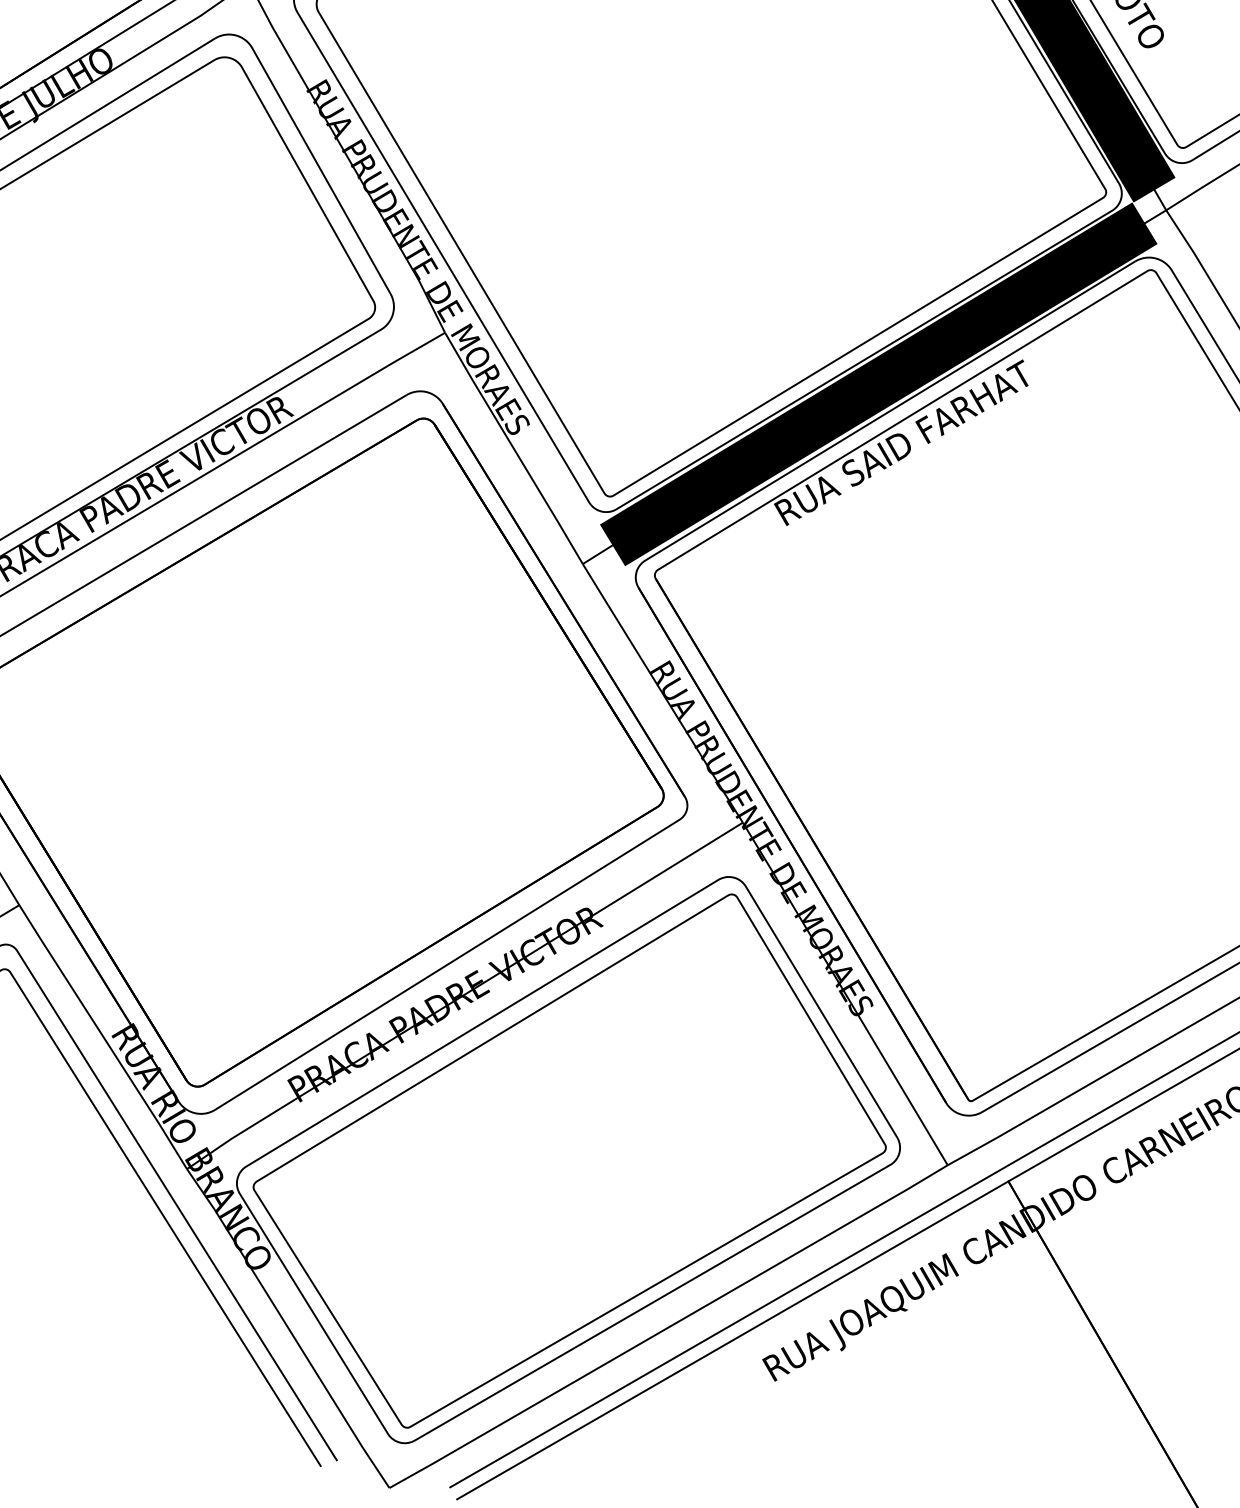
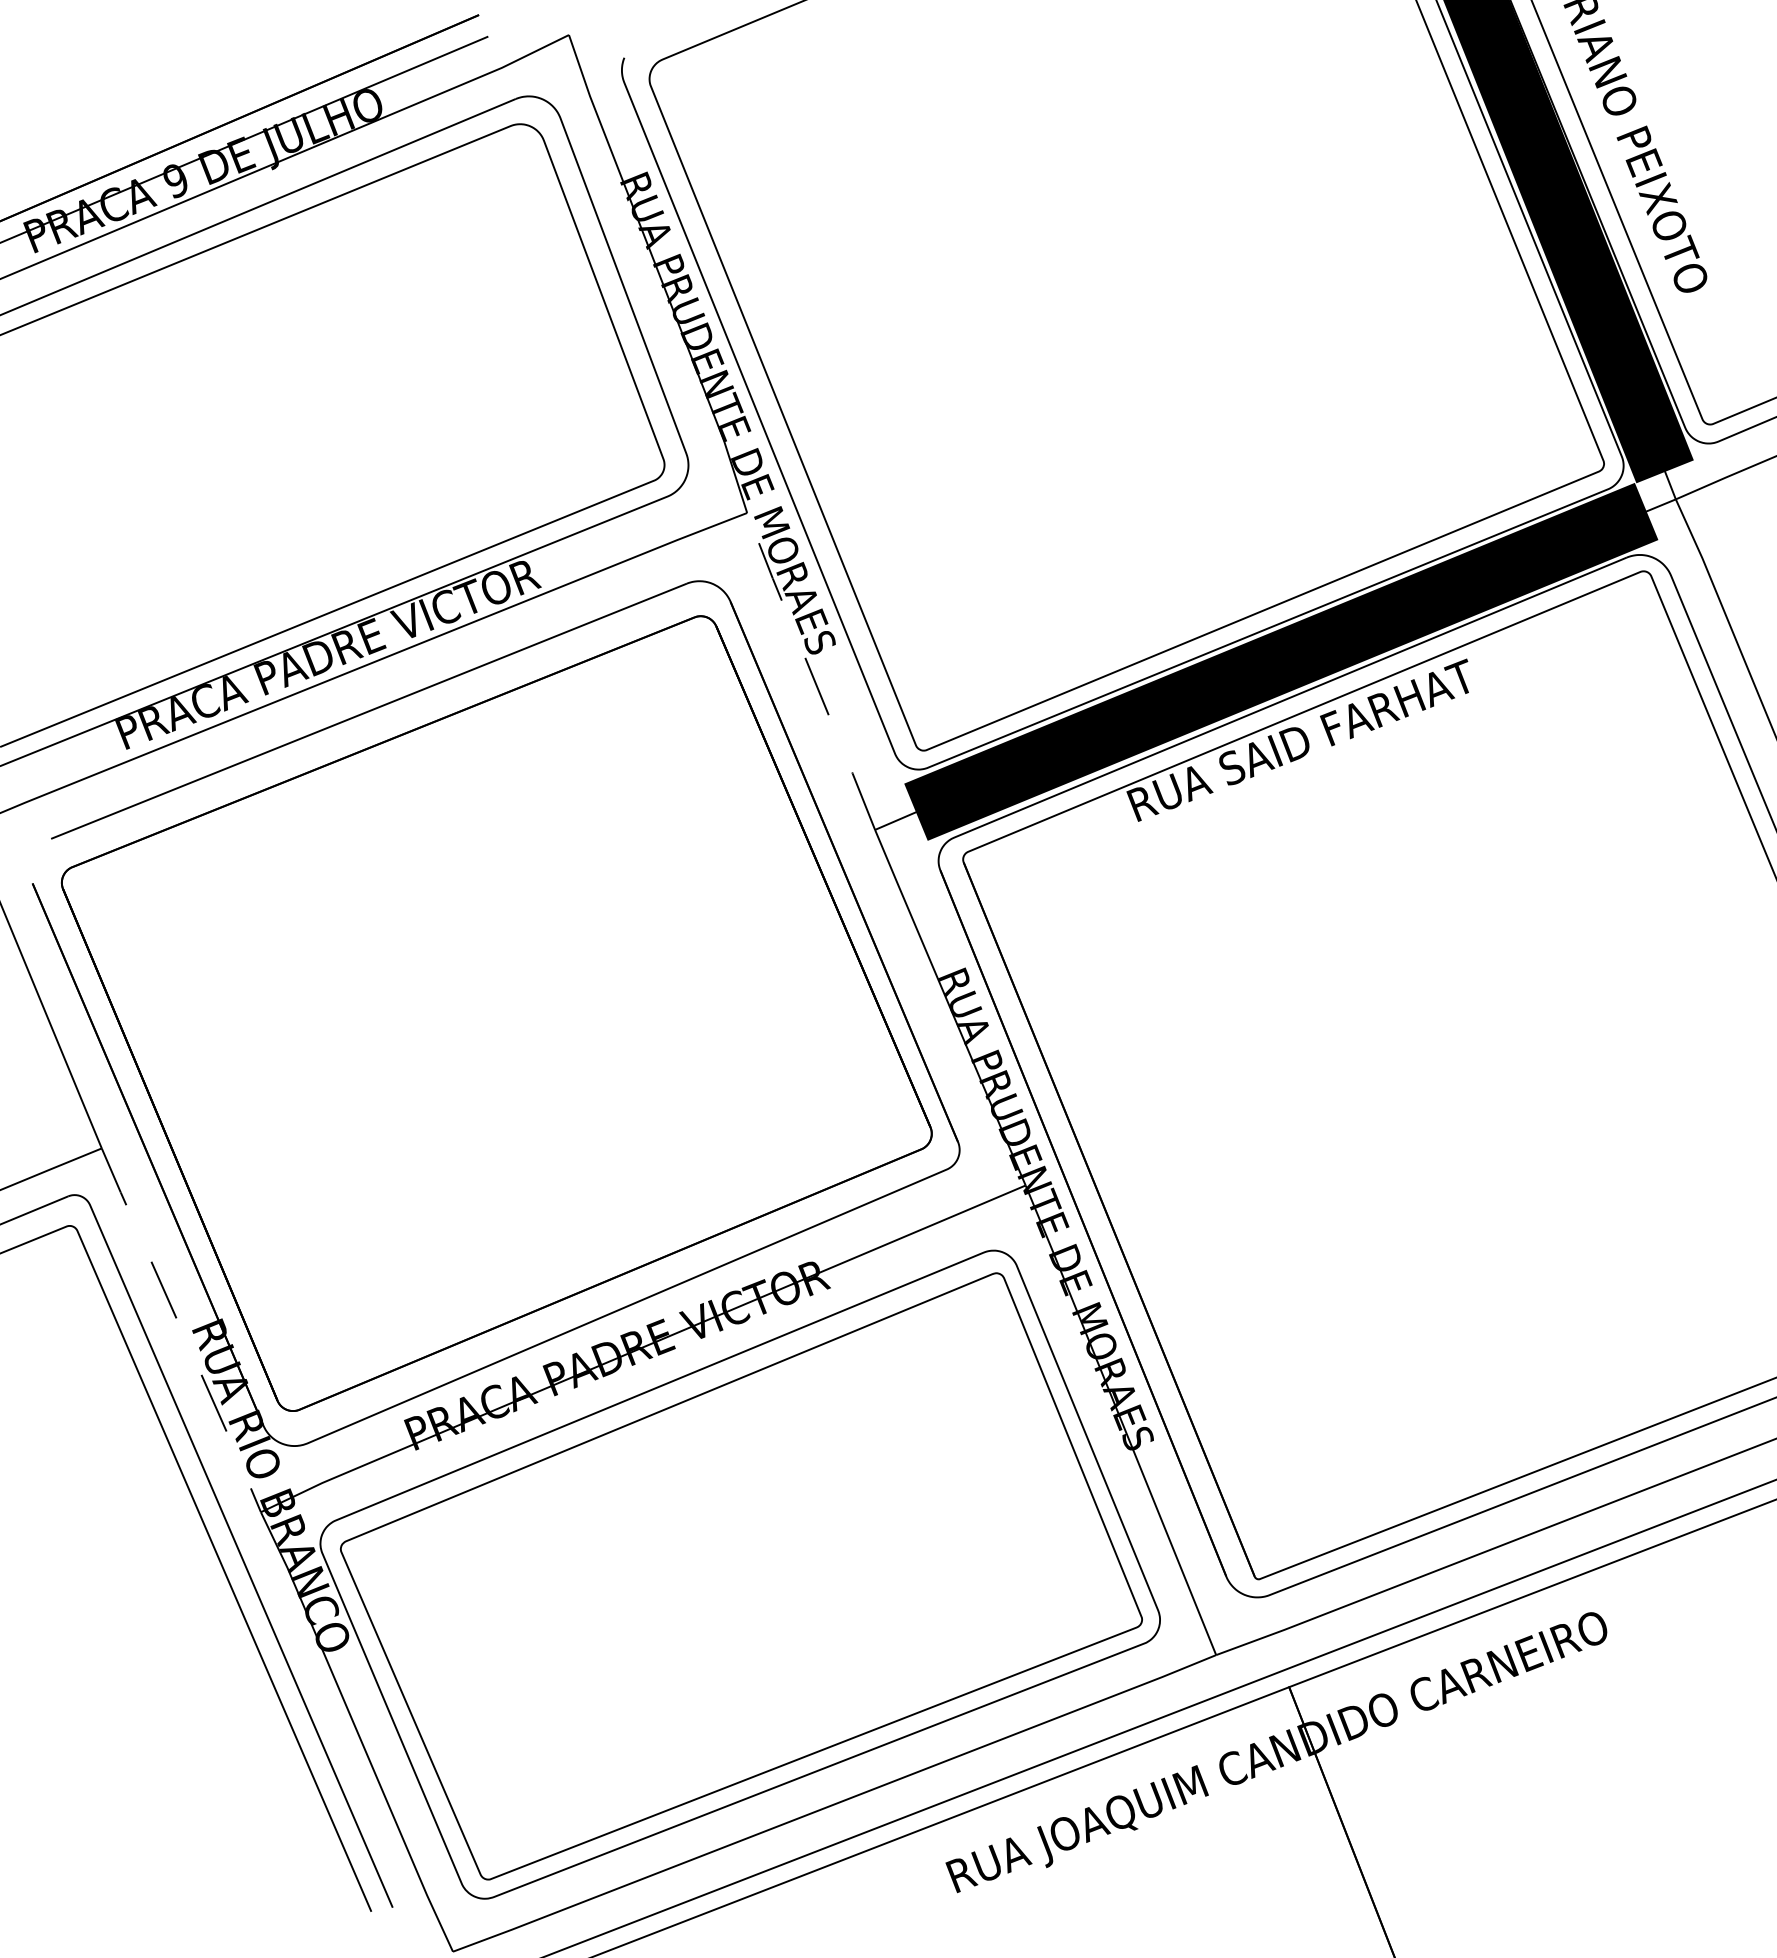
line: (513, 447) -> (810, 670), solid -> dashed
line: (103, 1037) -> (181, 1330), solid -> dashed

